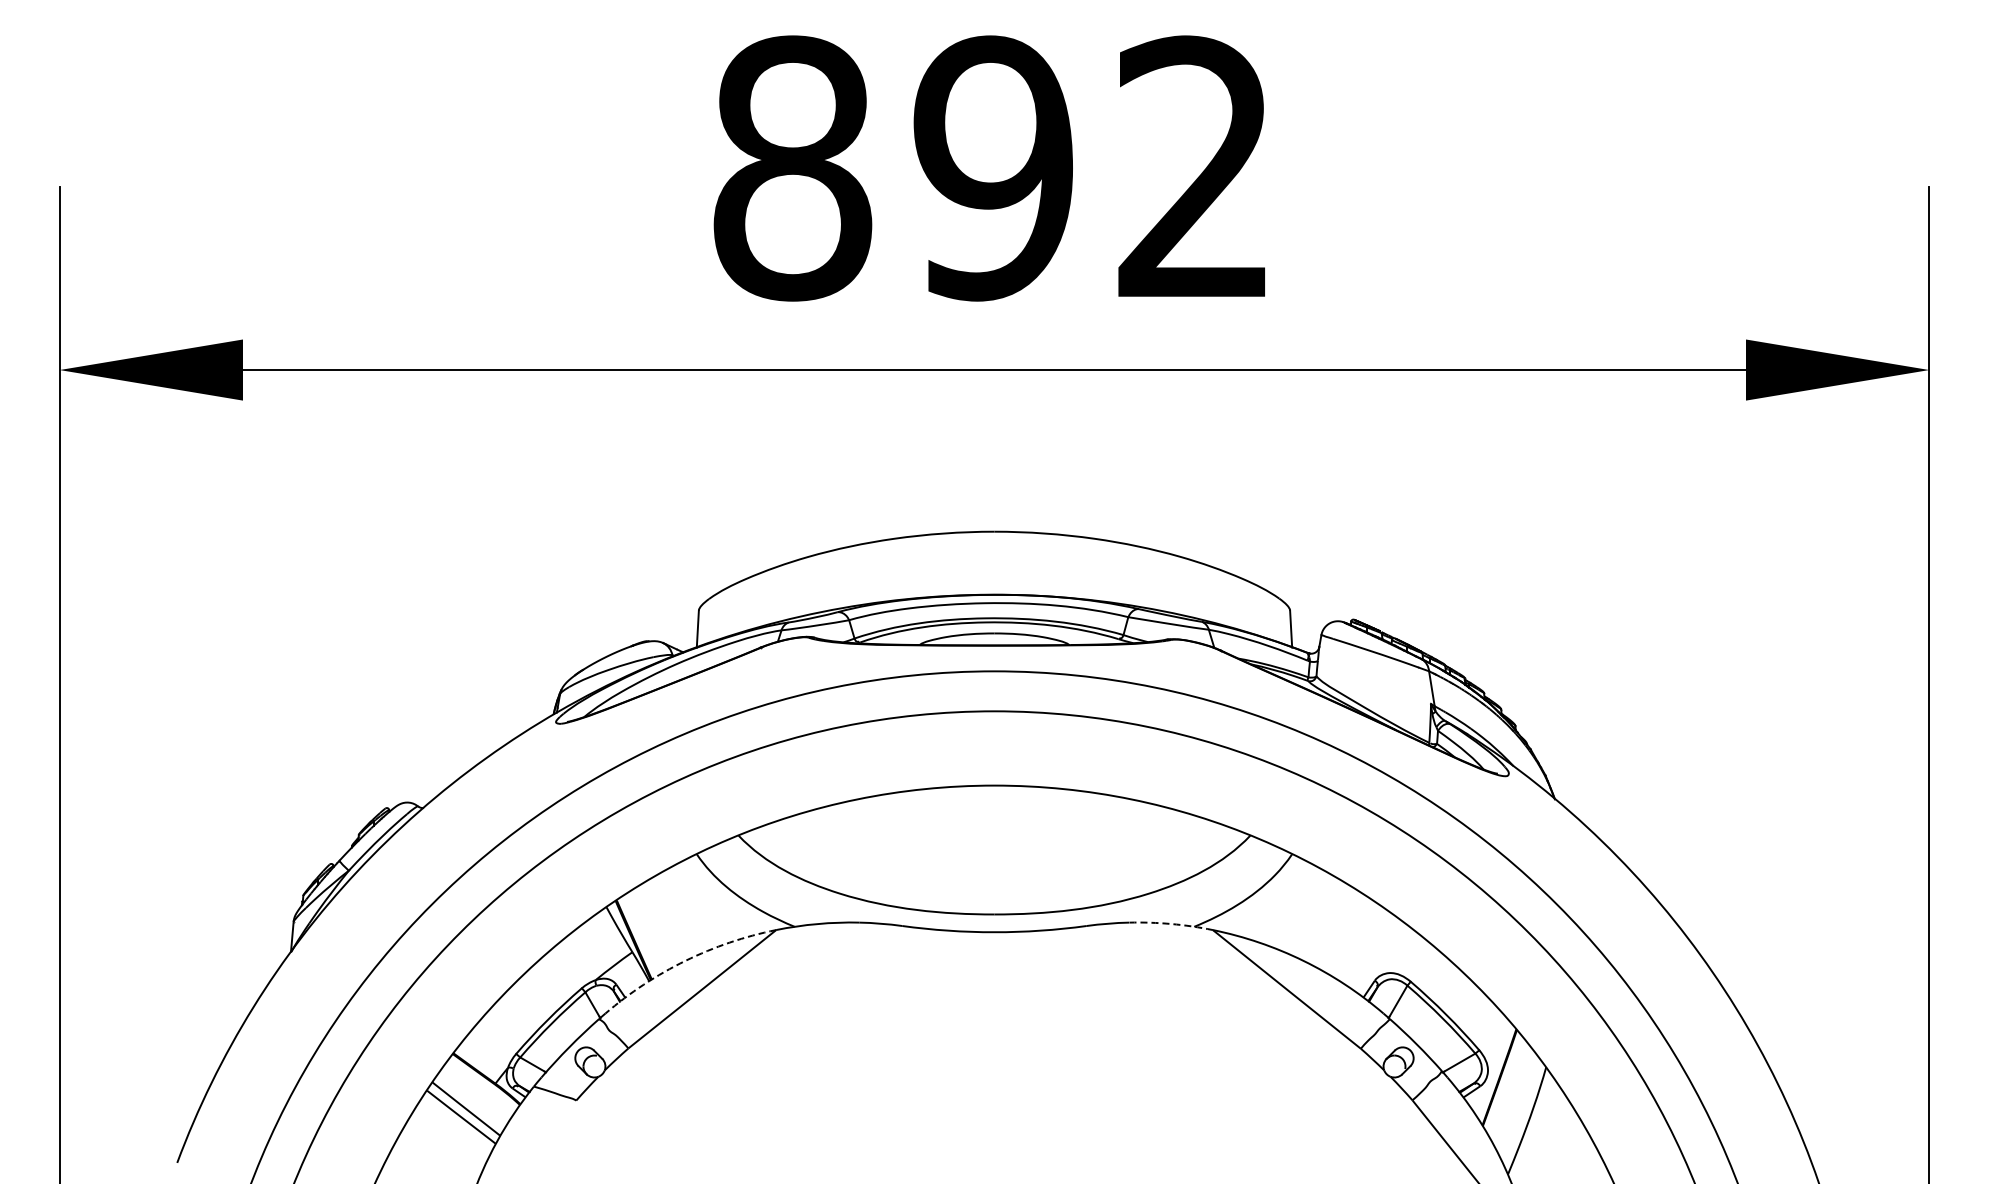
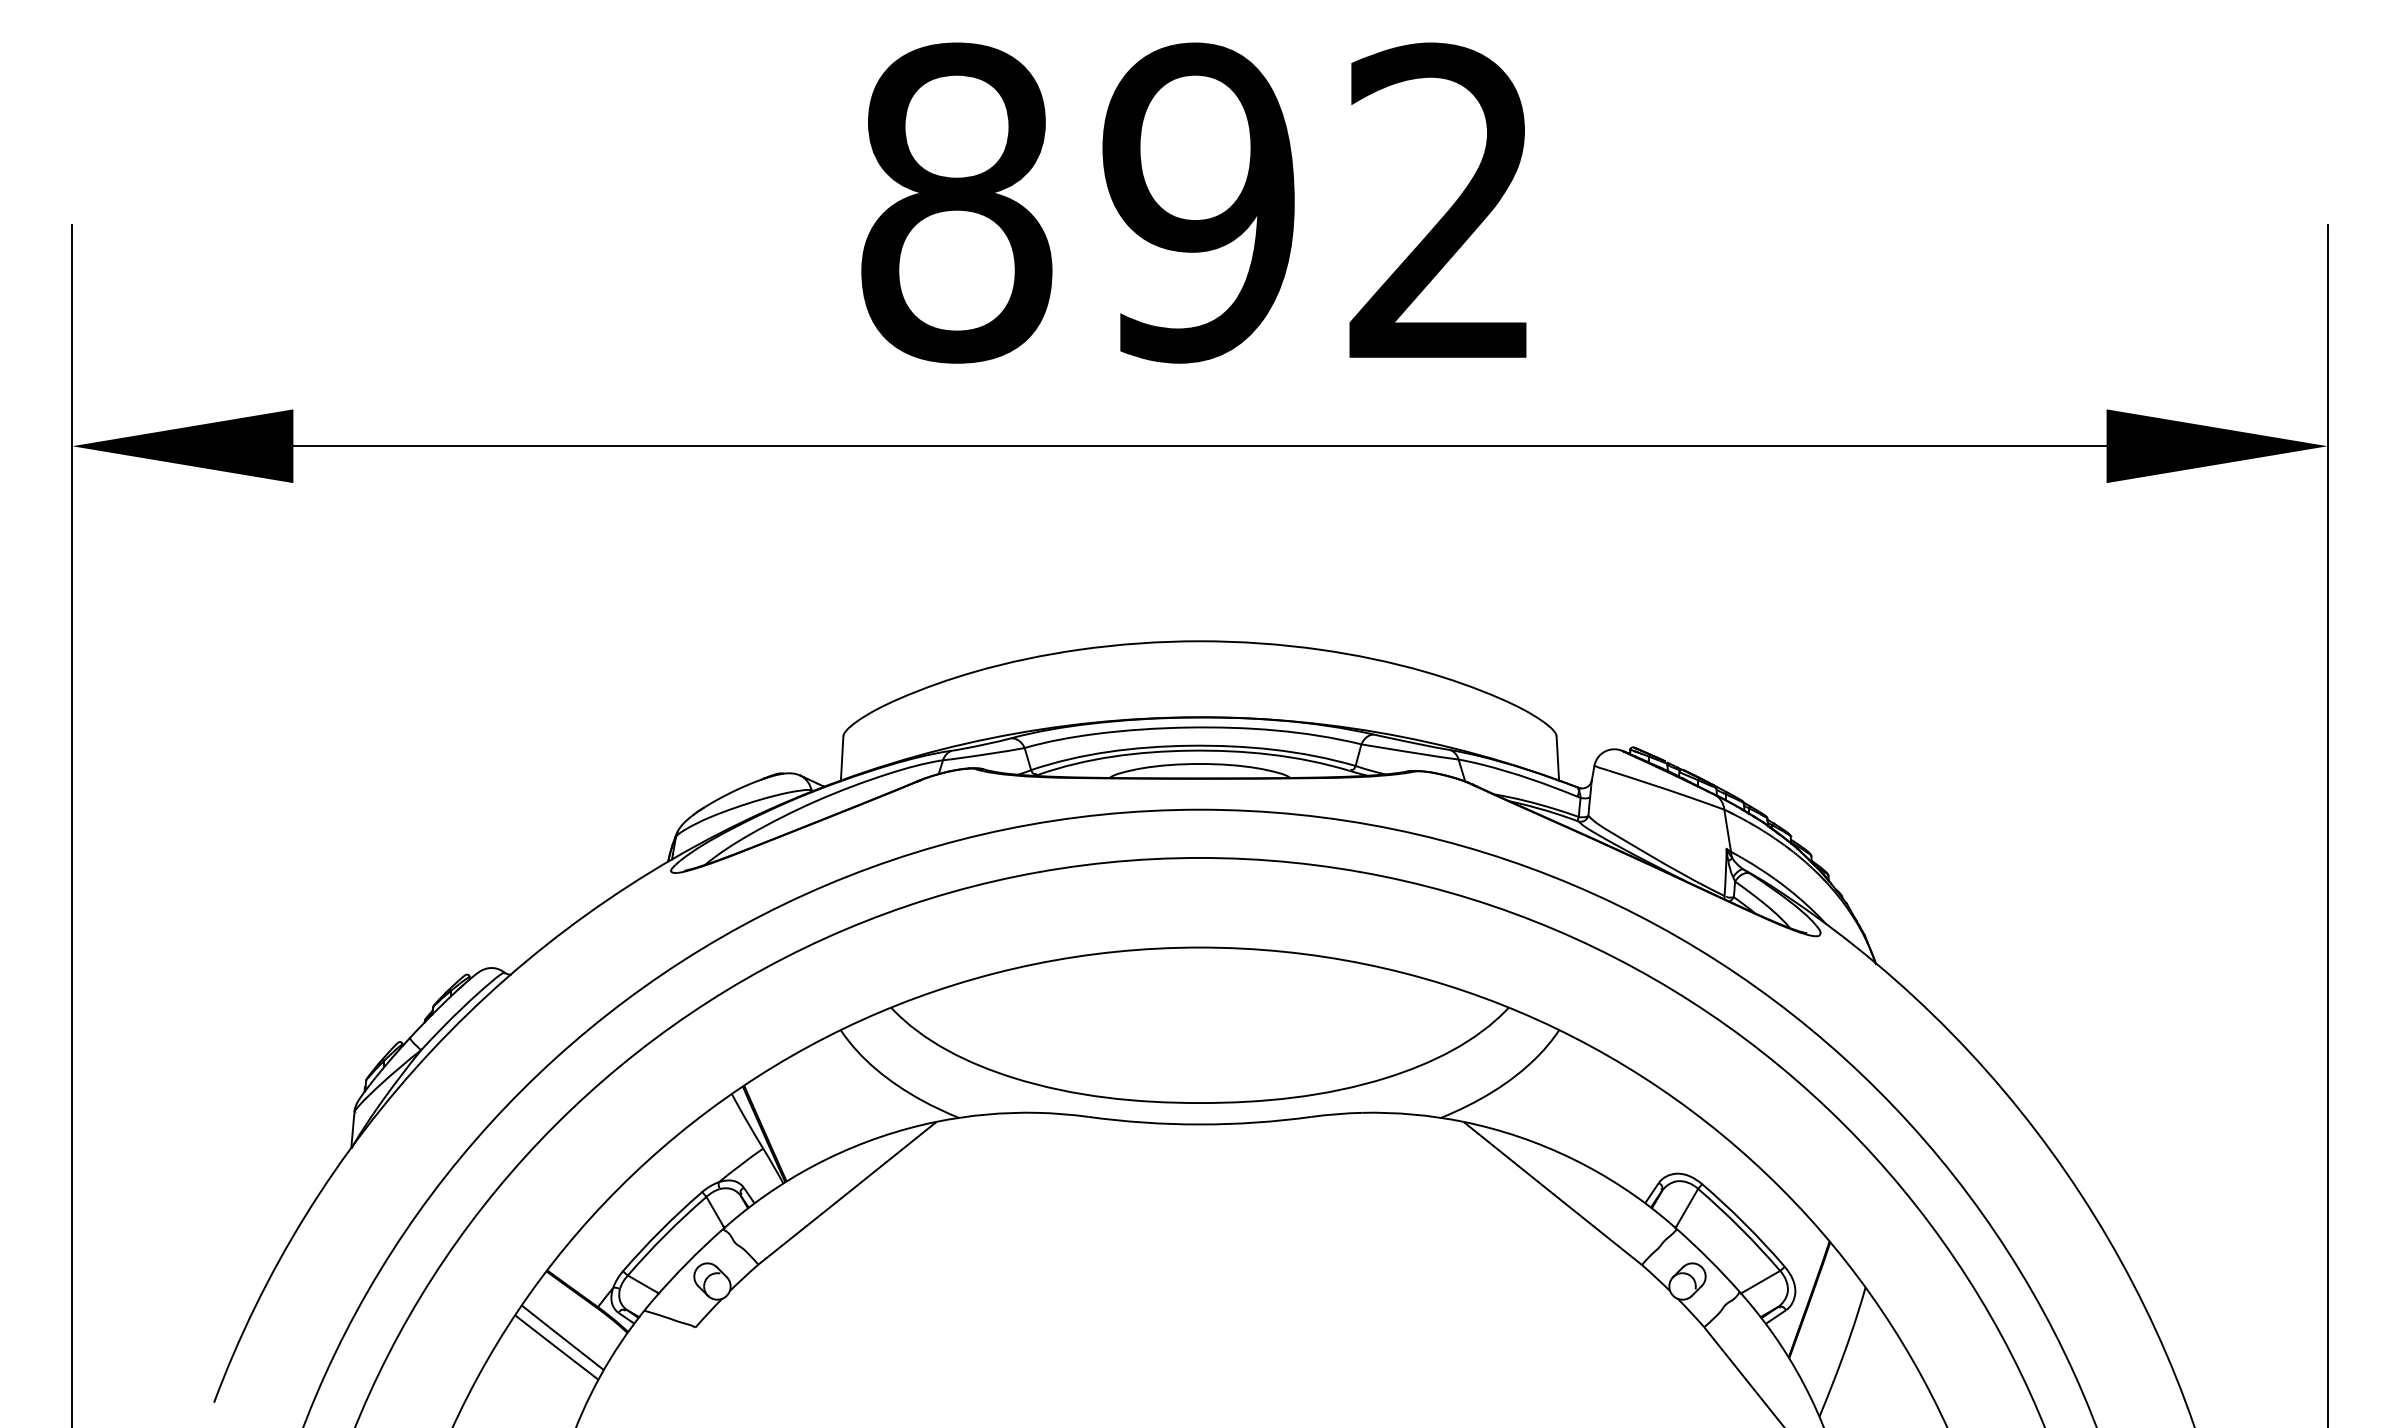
arc: (1171, 924) -> (1413, 1115), dashed -> solid
arc: (685, 960) -> (827, 1158), dashed -> solid

